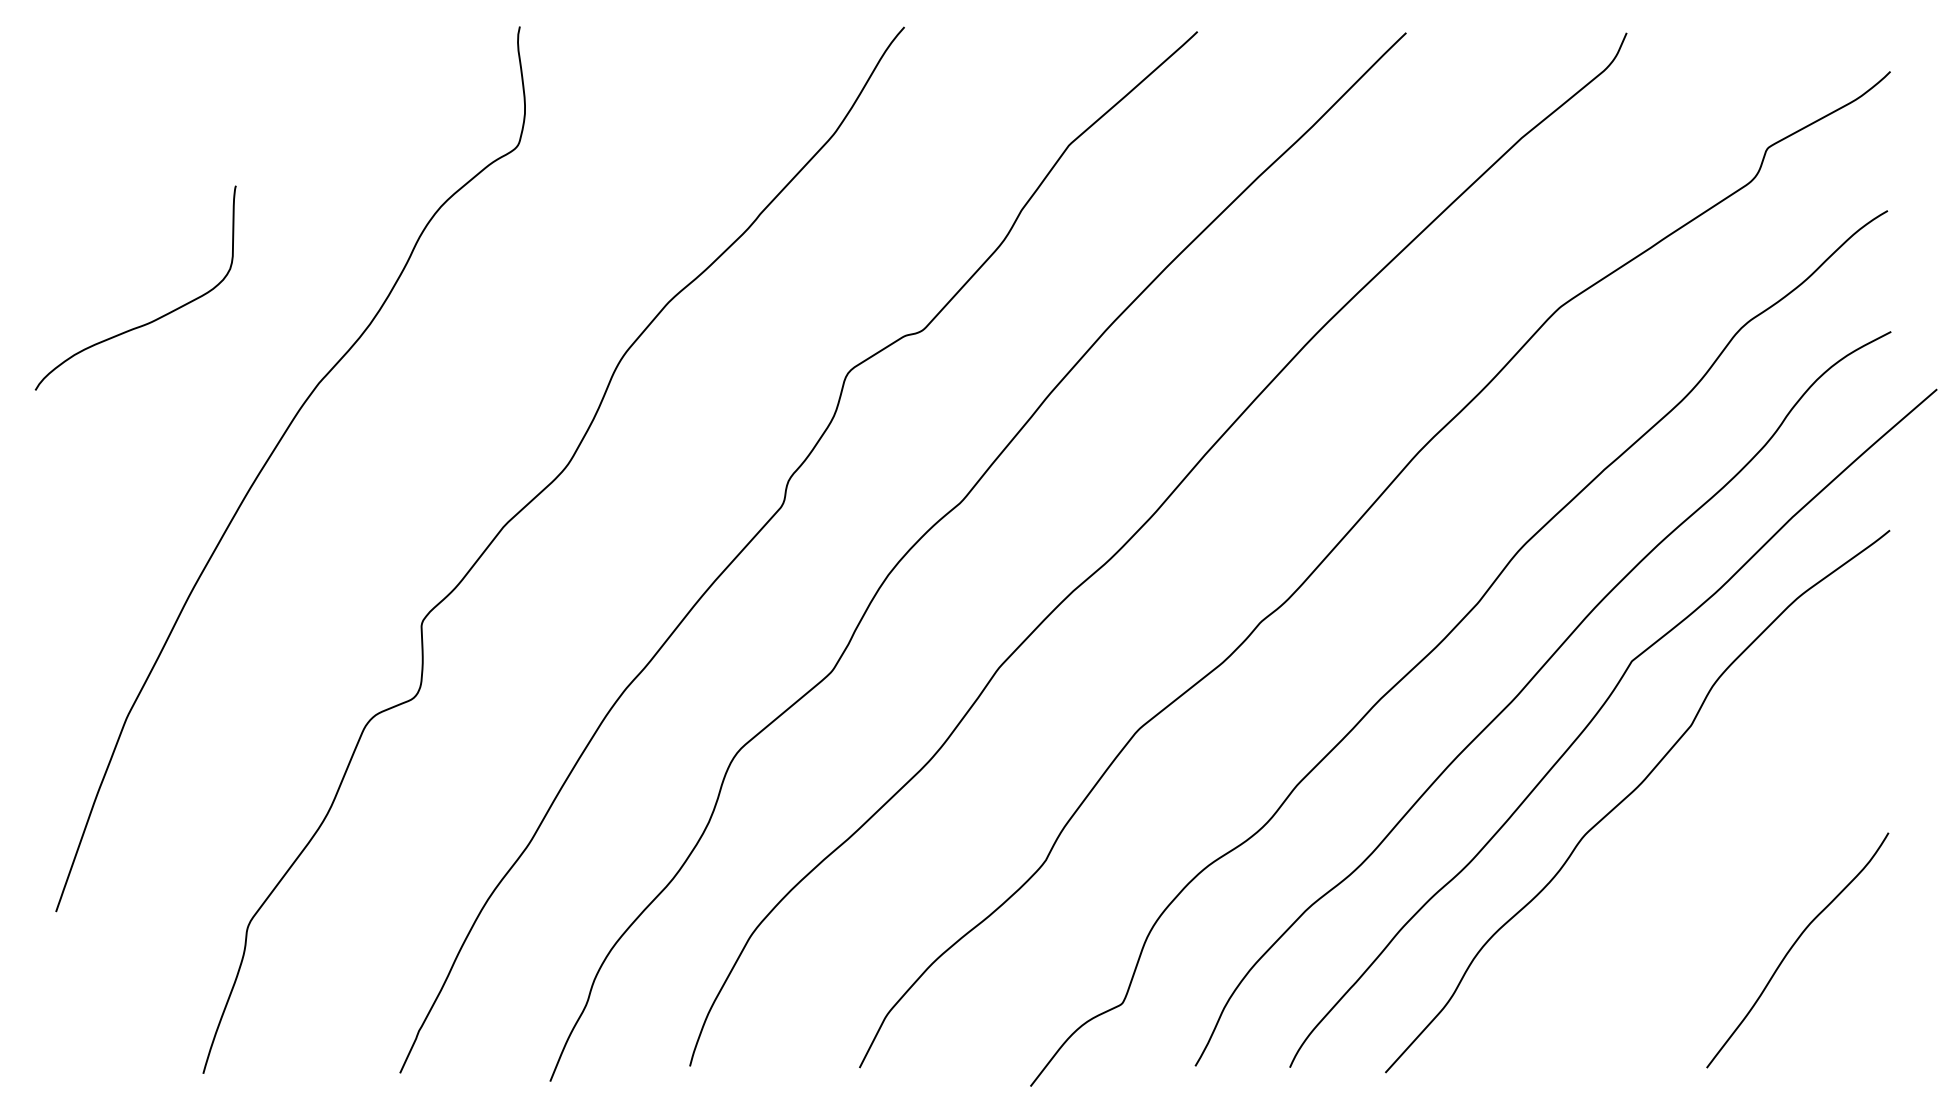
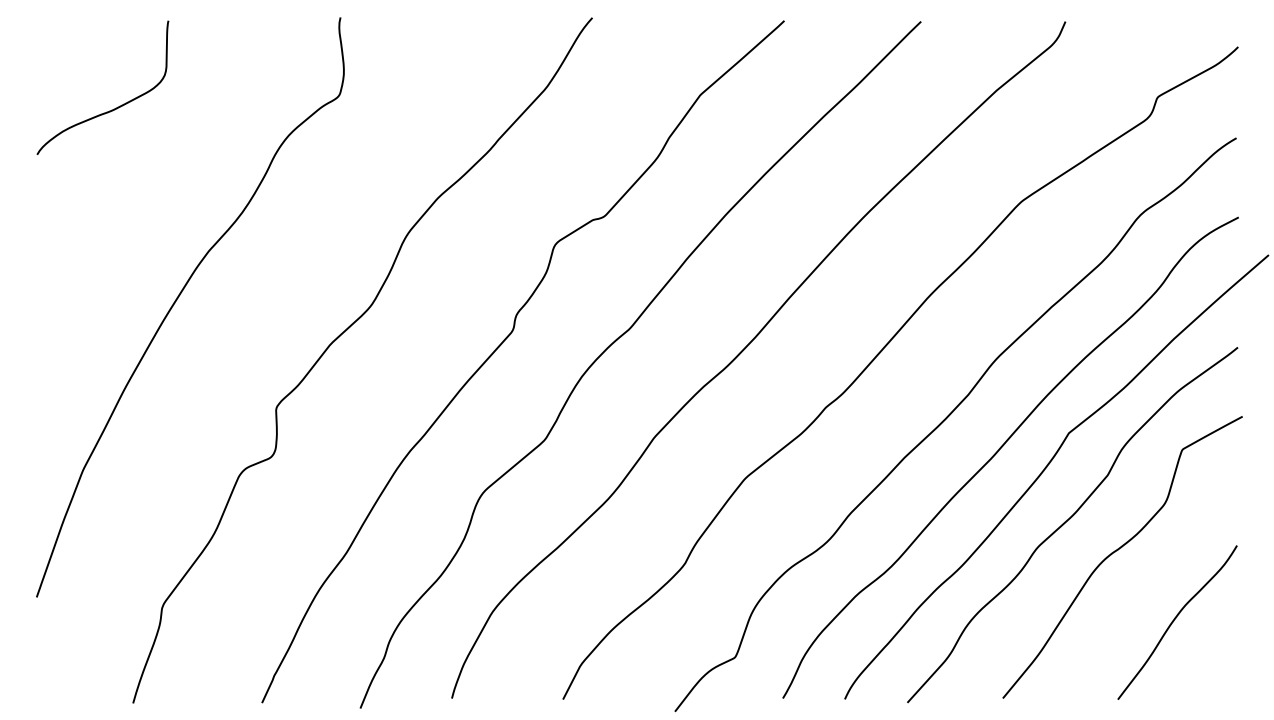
curve: (148, 321) -> (111, 109), moved
curve: (1707, 840) -> (1118, 550), added

